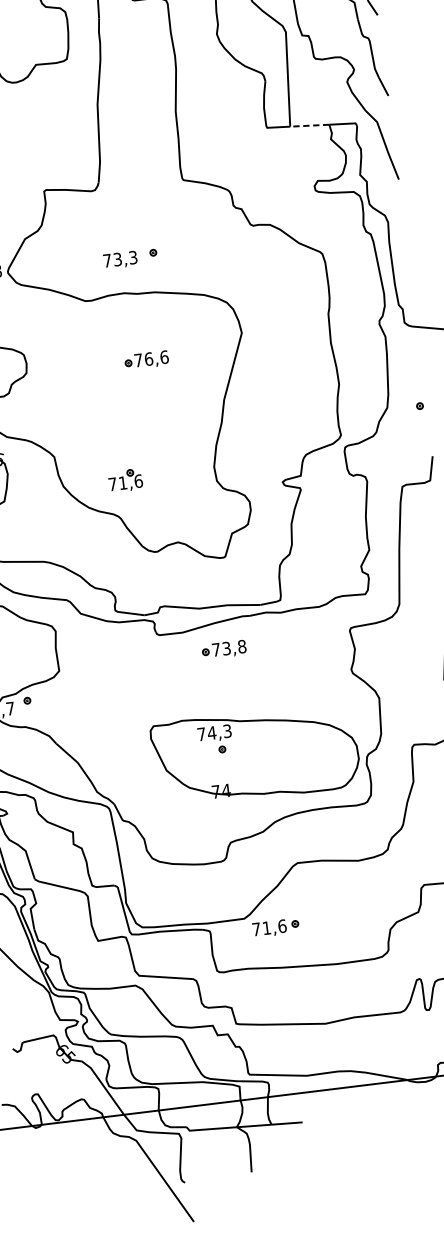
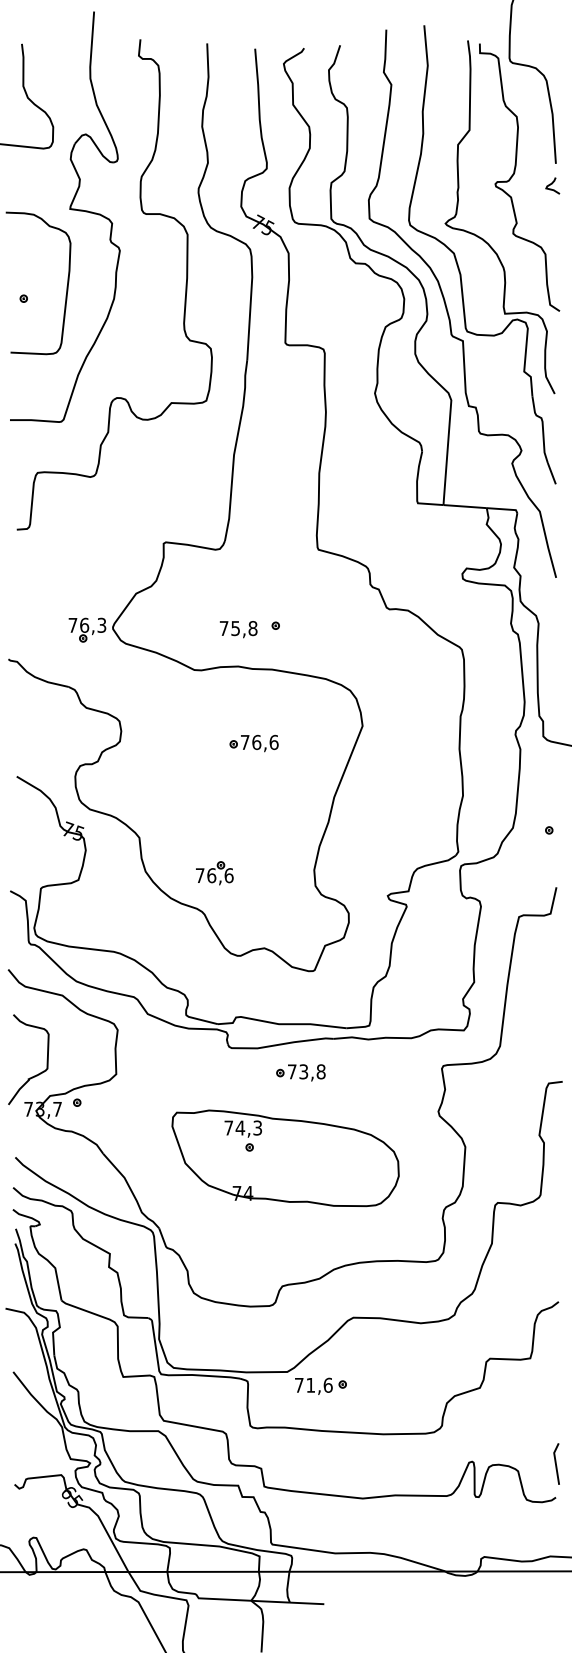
line: (310, 125) -> (465, 506), dashed -> solid
text: (125, 258) -> (244, 628), 73,3 -> 75,8
text: (122, 483) -> (211, 875), 71,6 -> 76,6
part: (255, 755) -> (285, 1158), moved

